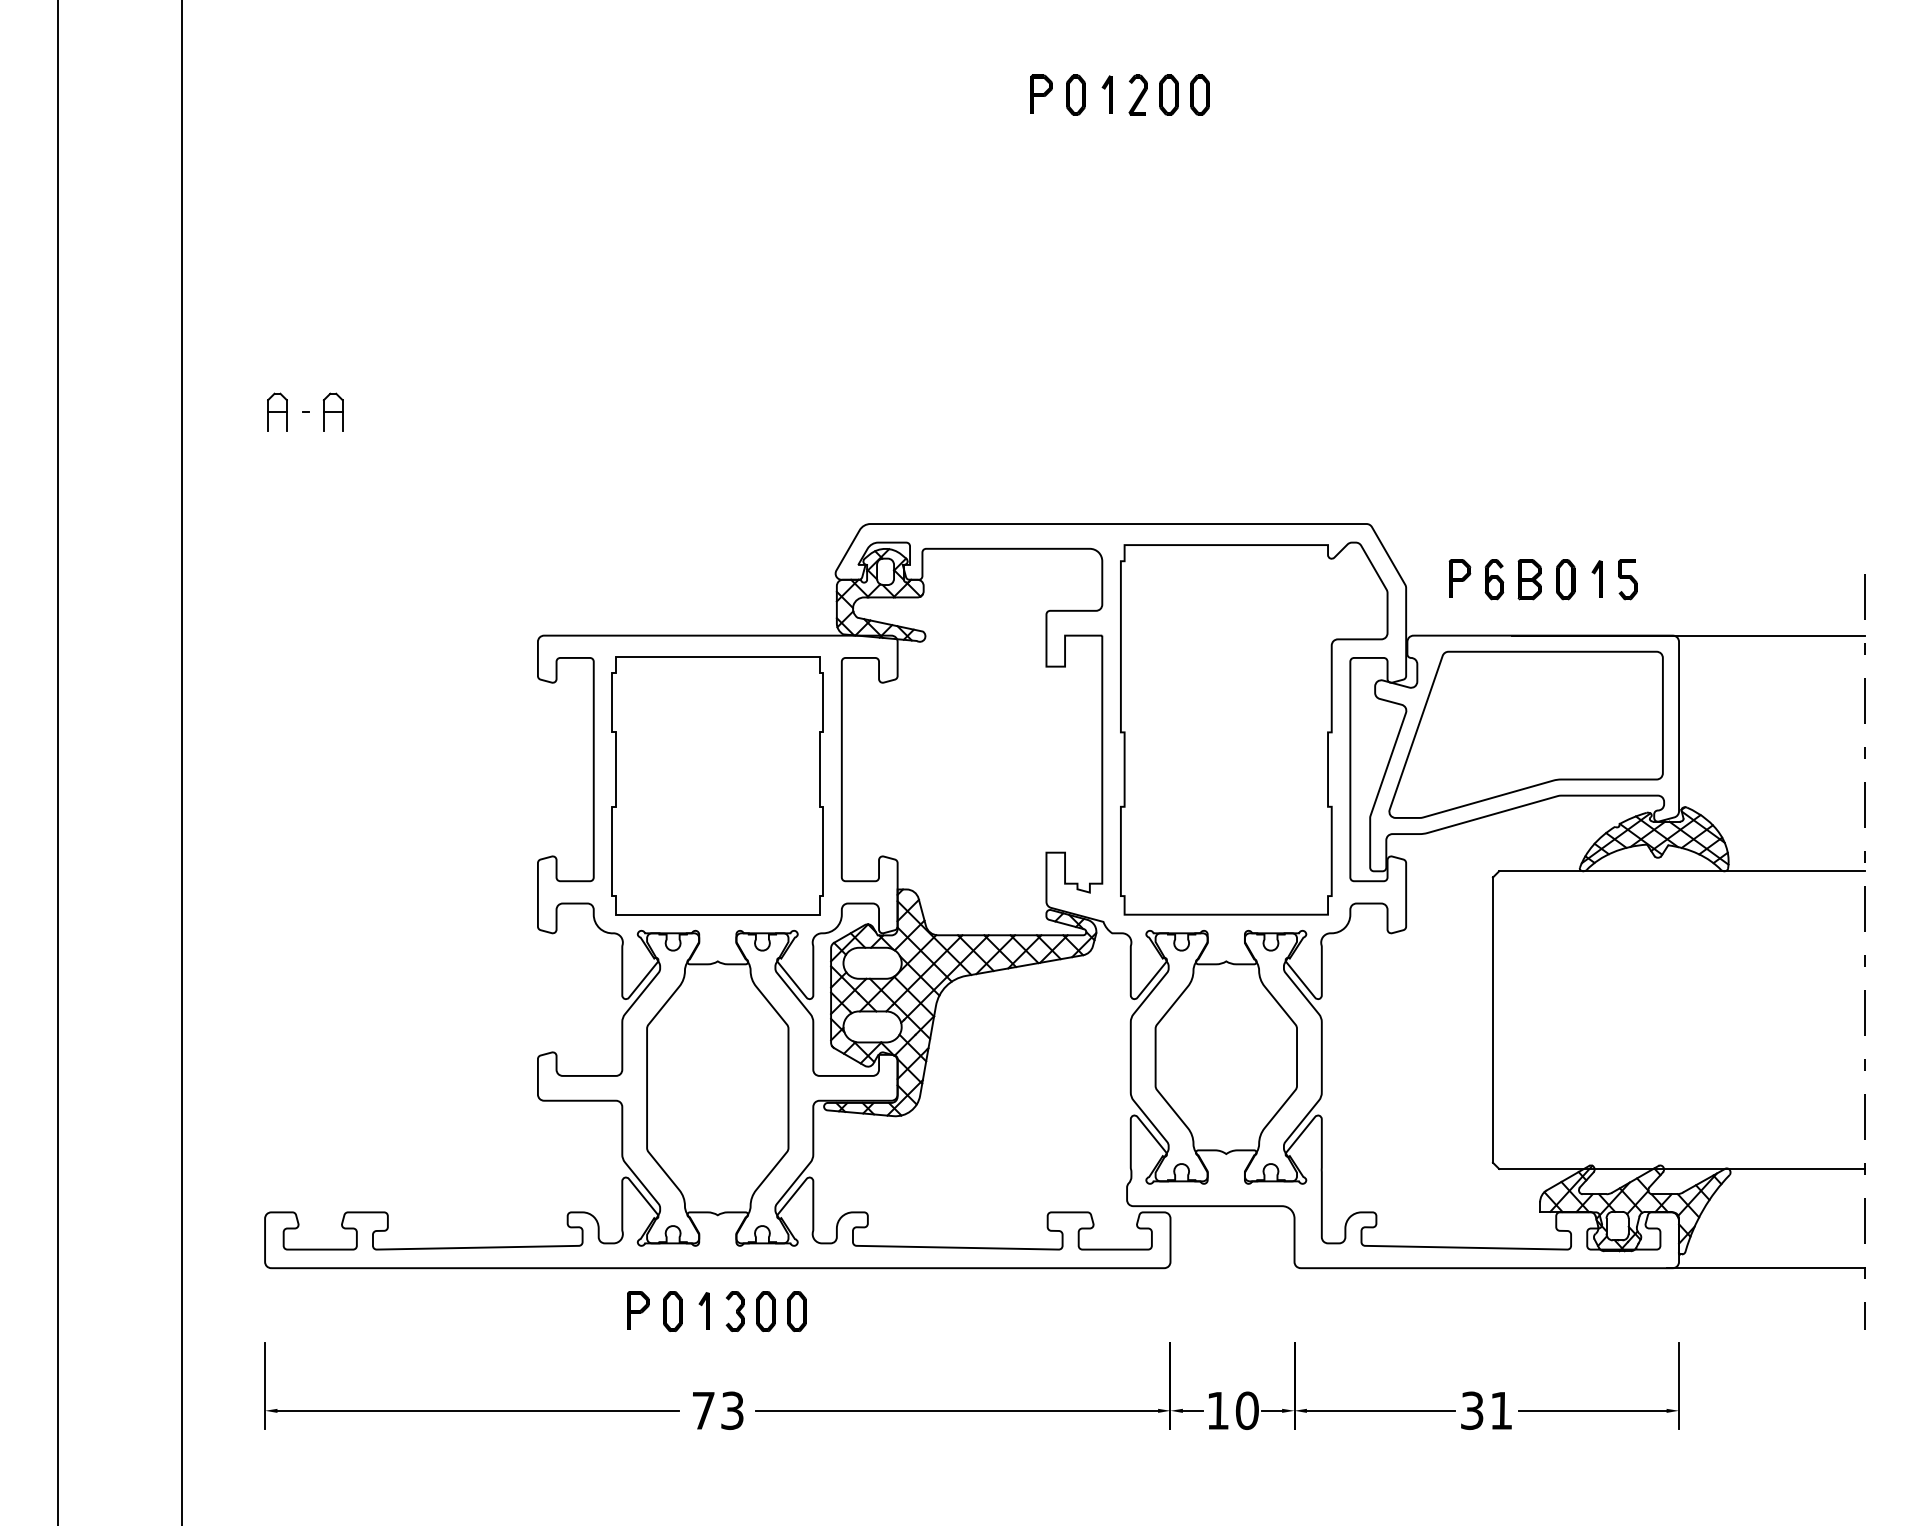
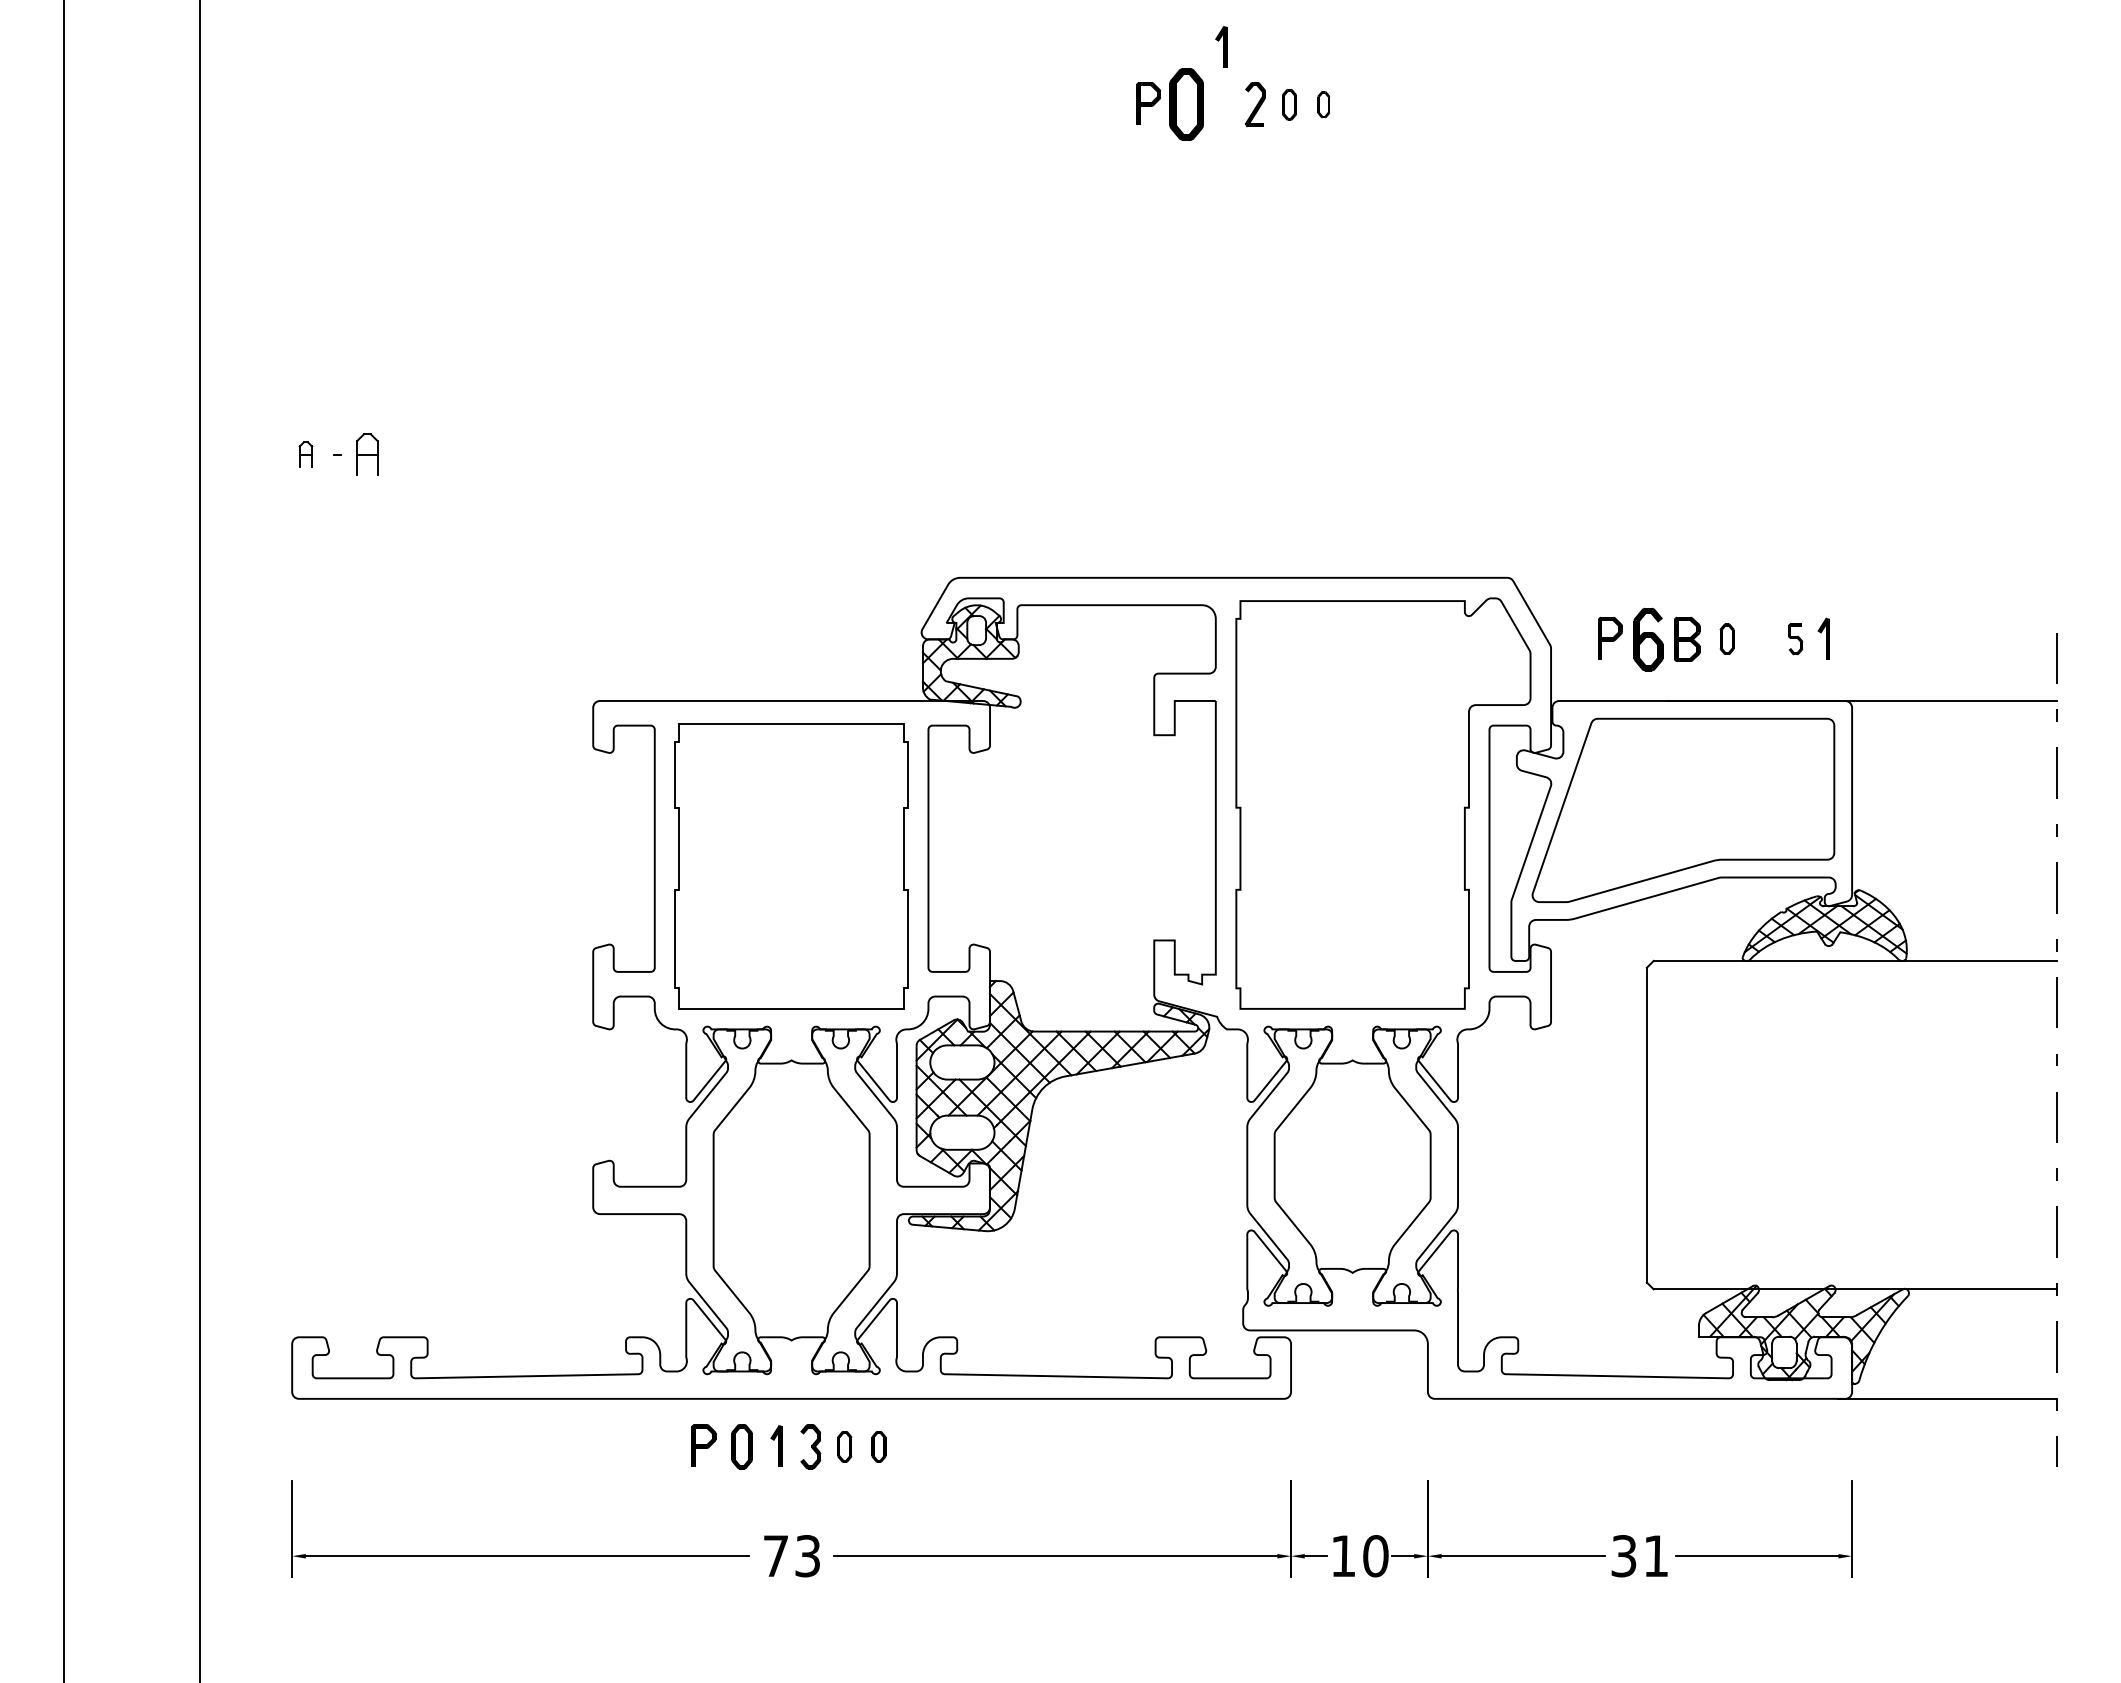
part: (1075, 94) -> (1186, 104), size x1.6
part: (1107, 94) -> (1221, 46), moved
part: (1169, 94) -> (1289, 104), size x0.7
part: (1199, 94) -> (1323, 104), size x0.6
part: (277, 412) -> (305, 454), size x0.6
part: (1494, 579) -> (1648, 638), size x1.4
part: (1565, 579) -> (1726, 638), size x0.7
part: (1596, 579) -> (1823, 638), moved
part: (1627, 579) -> (1795, 639), size x0.7
part: (765, 1311) -> (844, 1446), size x0.7
part: (796, 1311) -> (878, 1446), size x0.7

